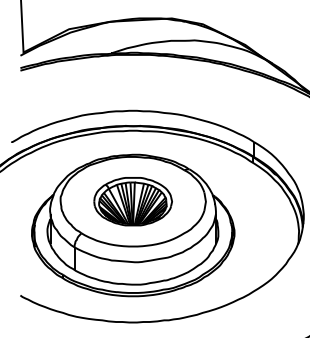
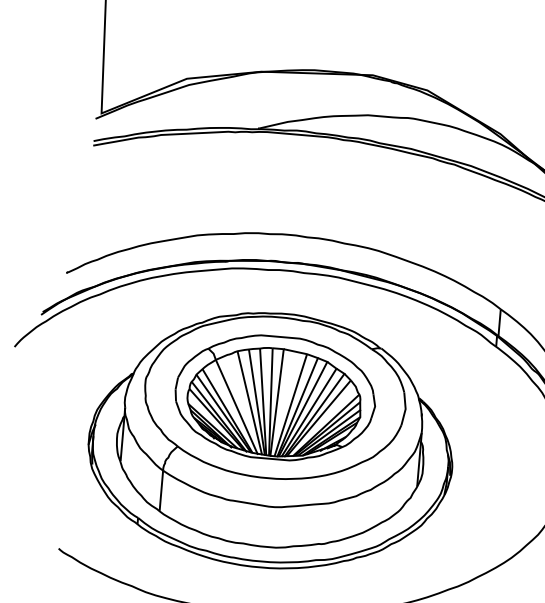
part: (132, 201) -> (274, 397), size x1.43

